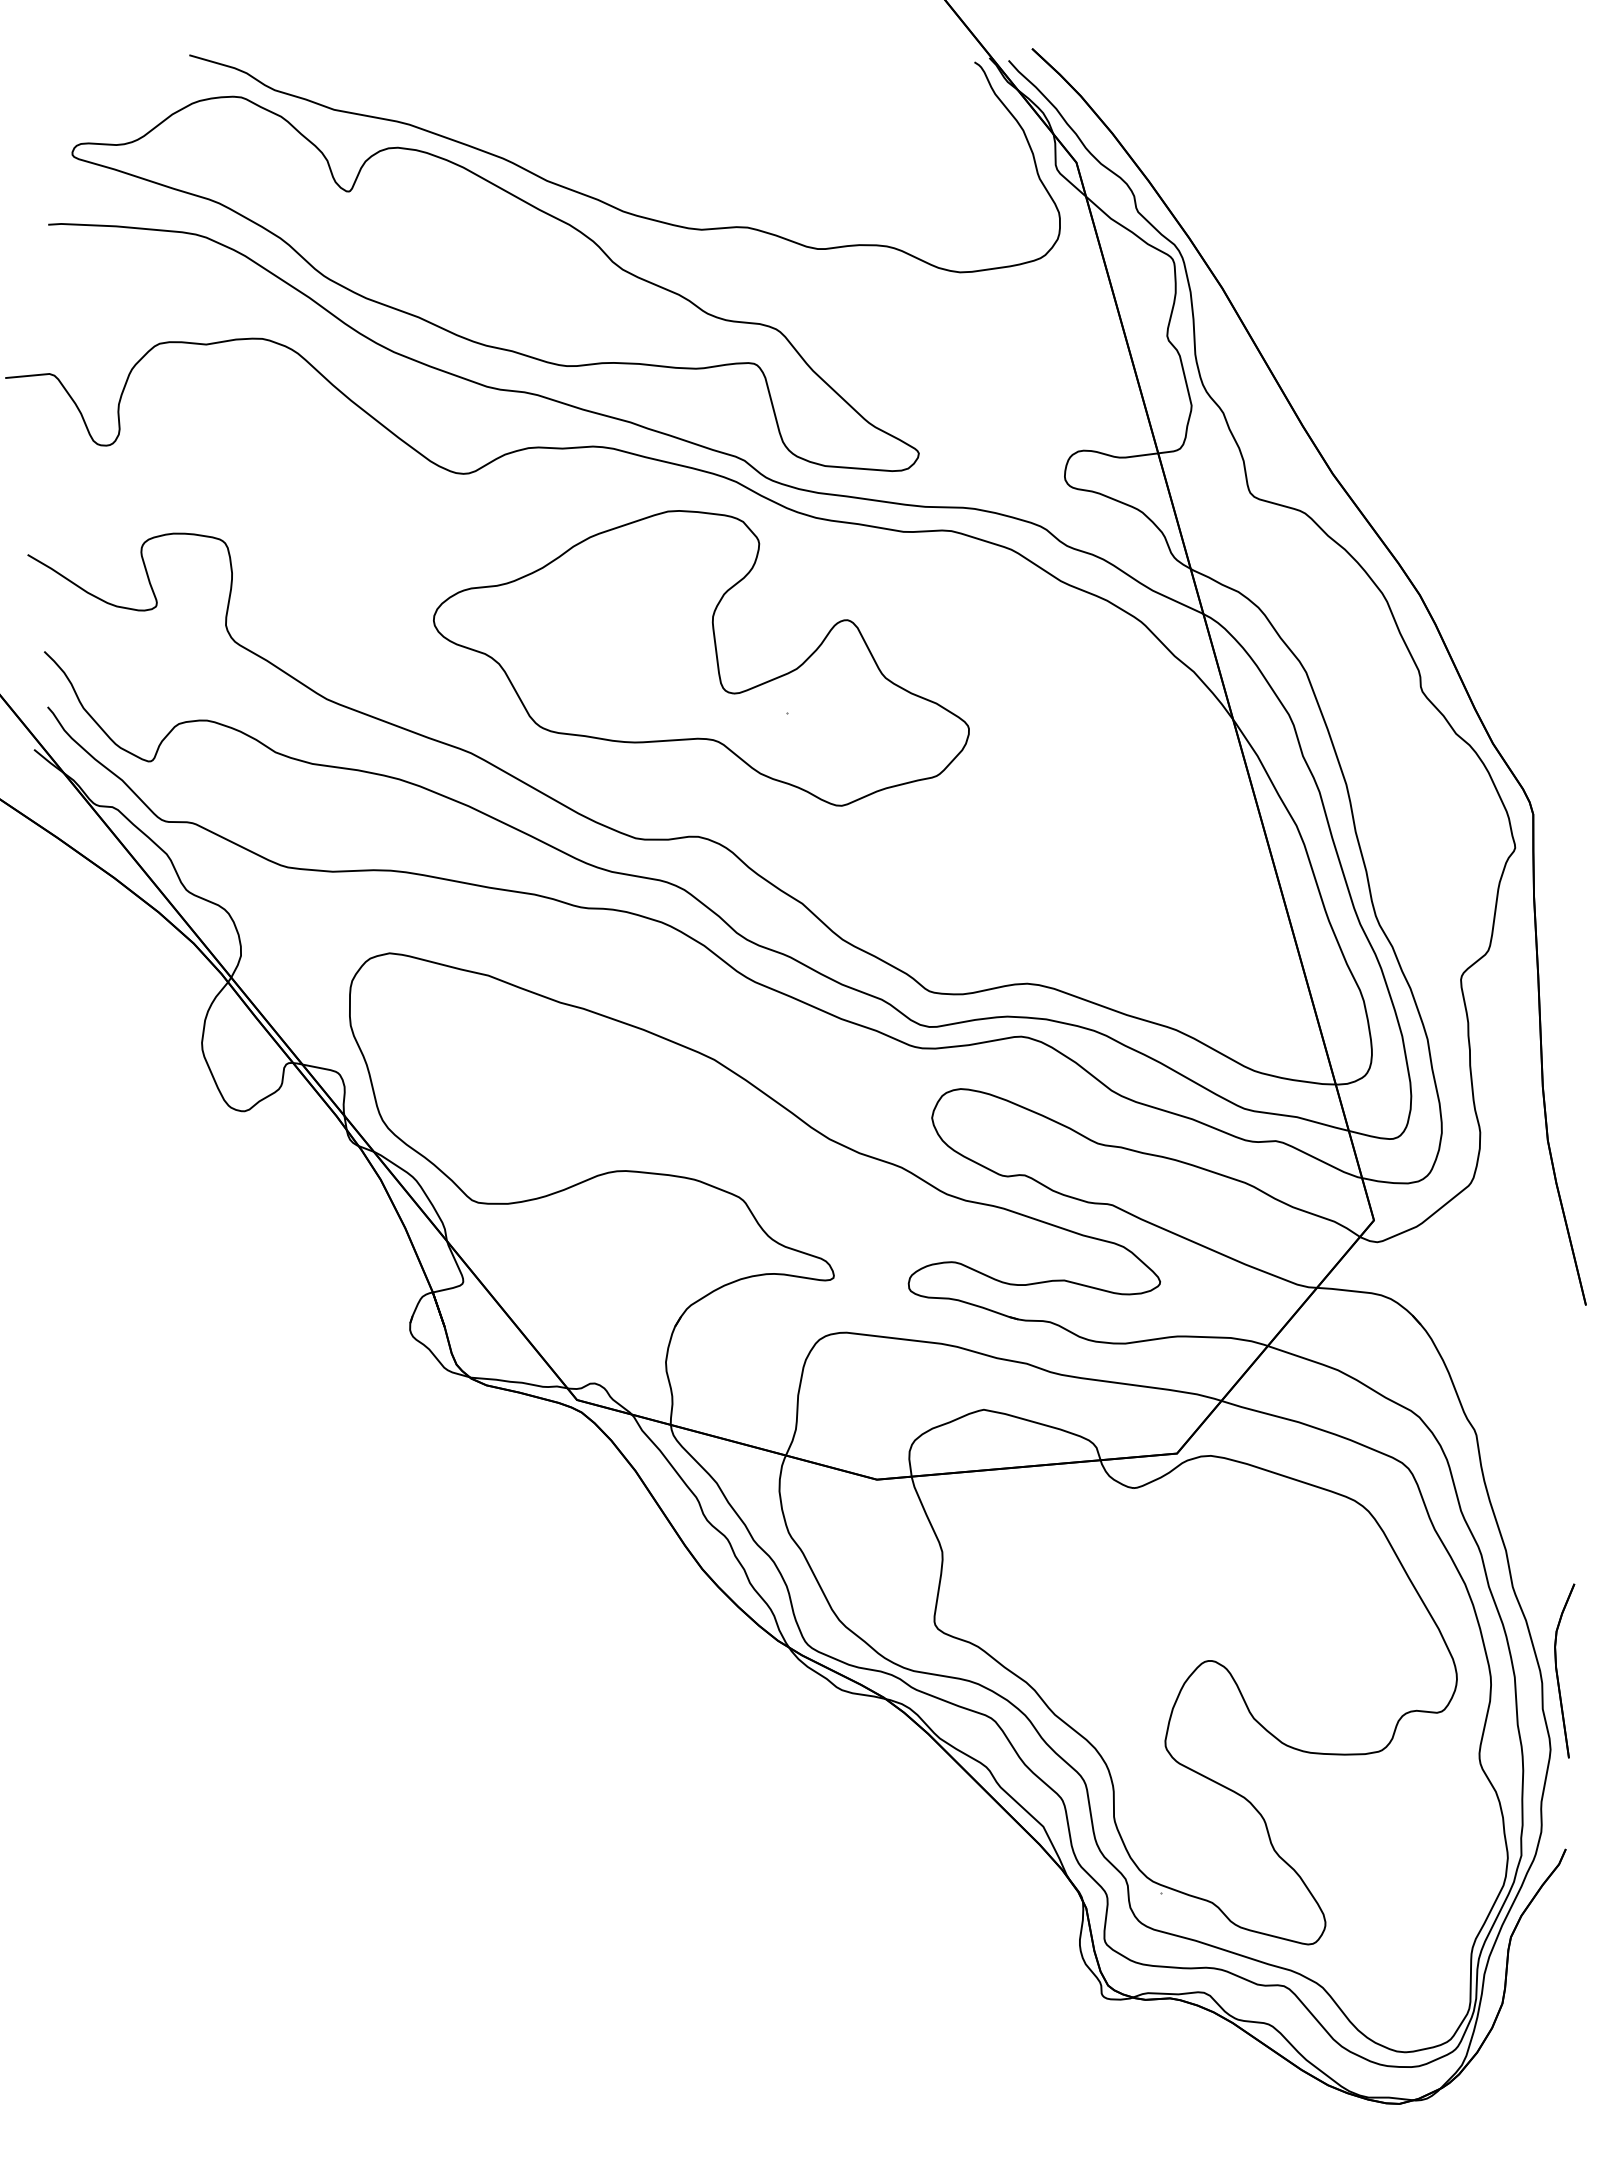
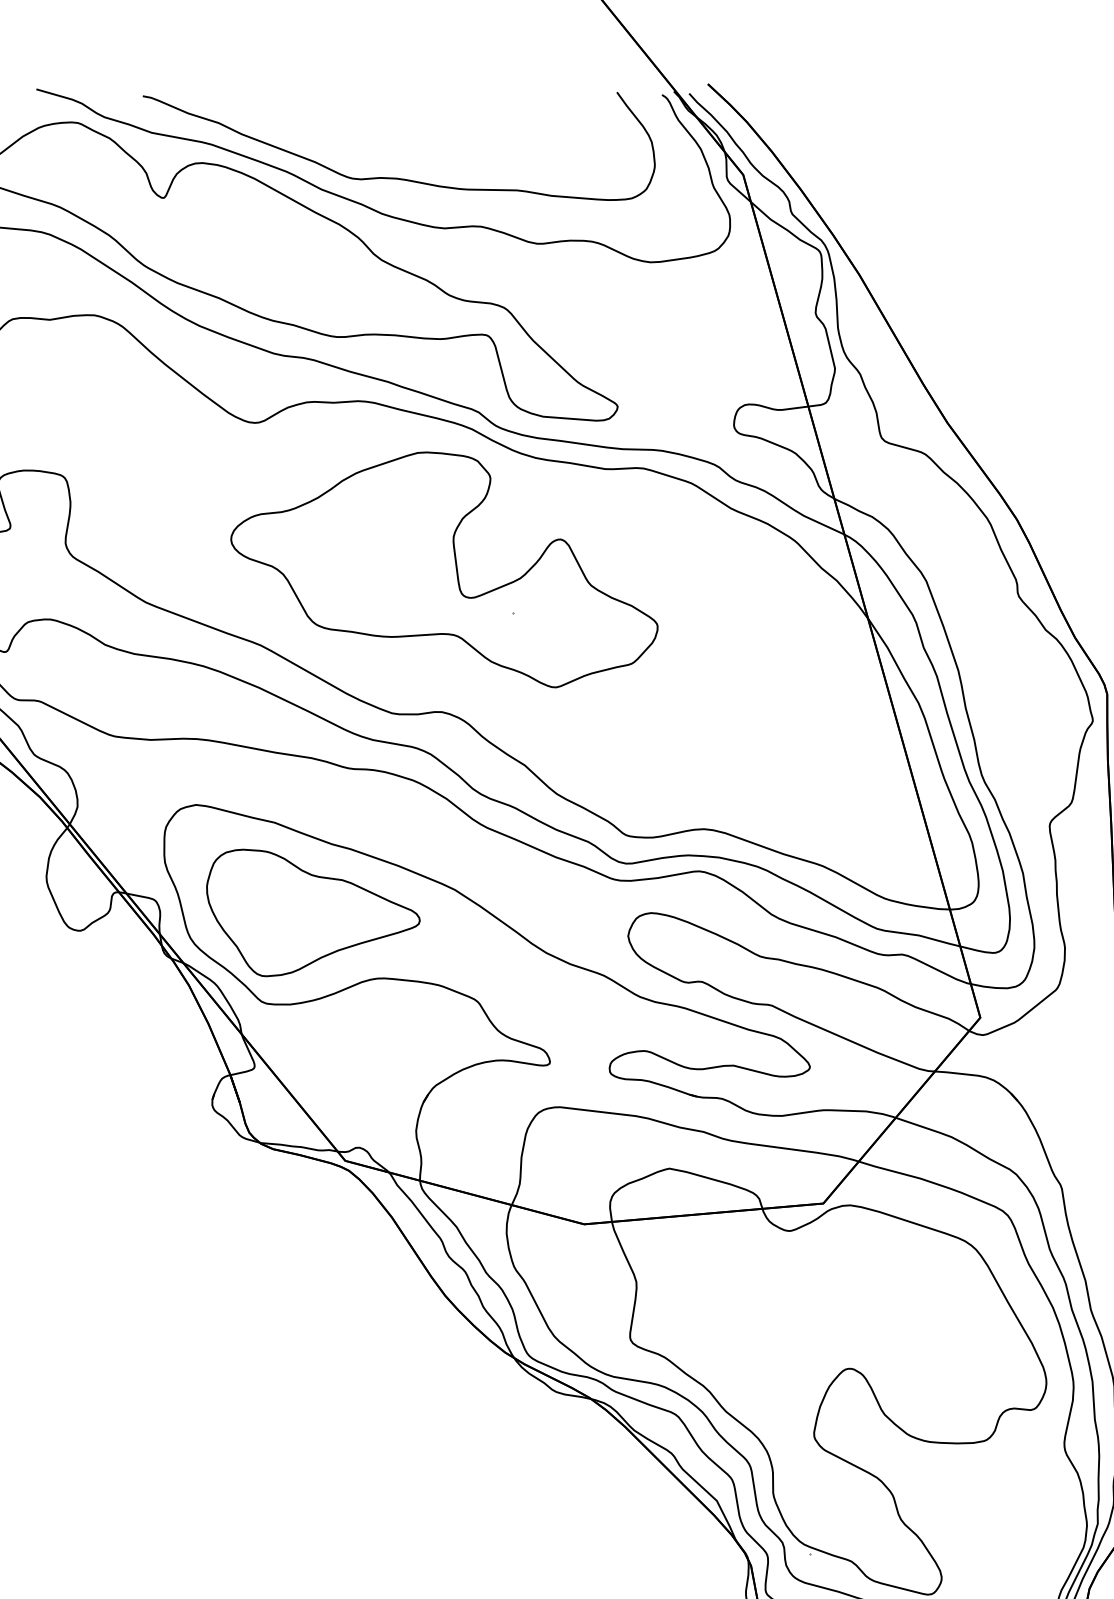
curve: (644, 166) -> (399, 177), added
part: (536, 1088) -> (313, 912), added

